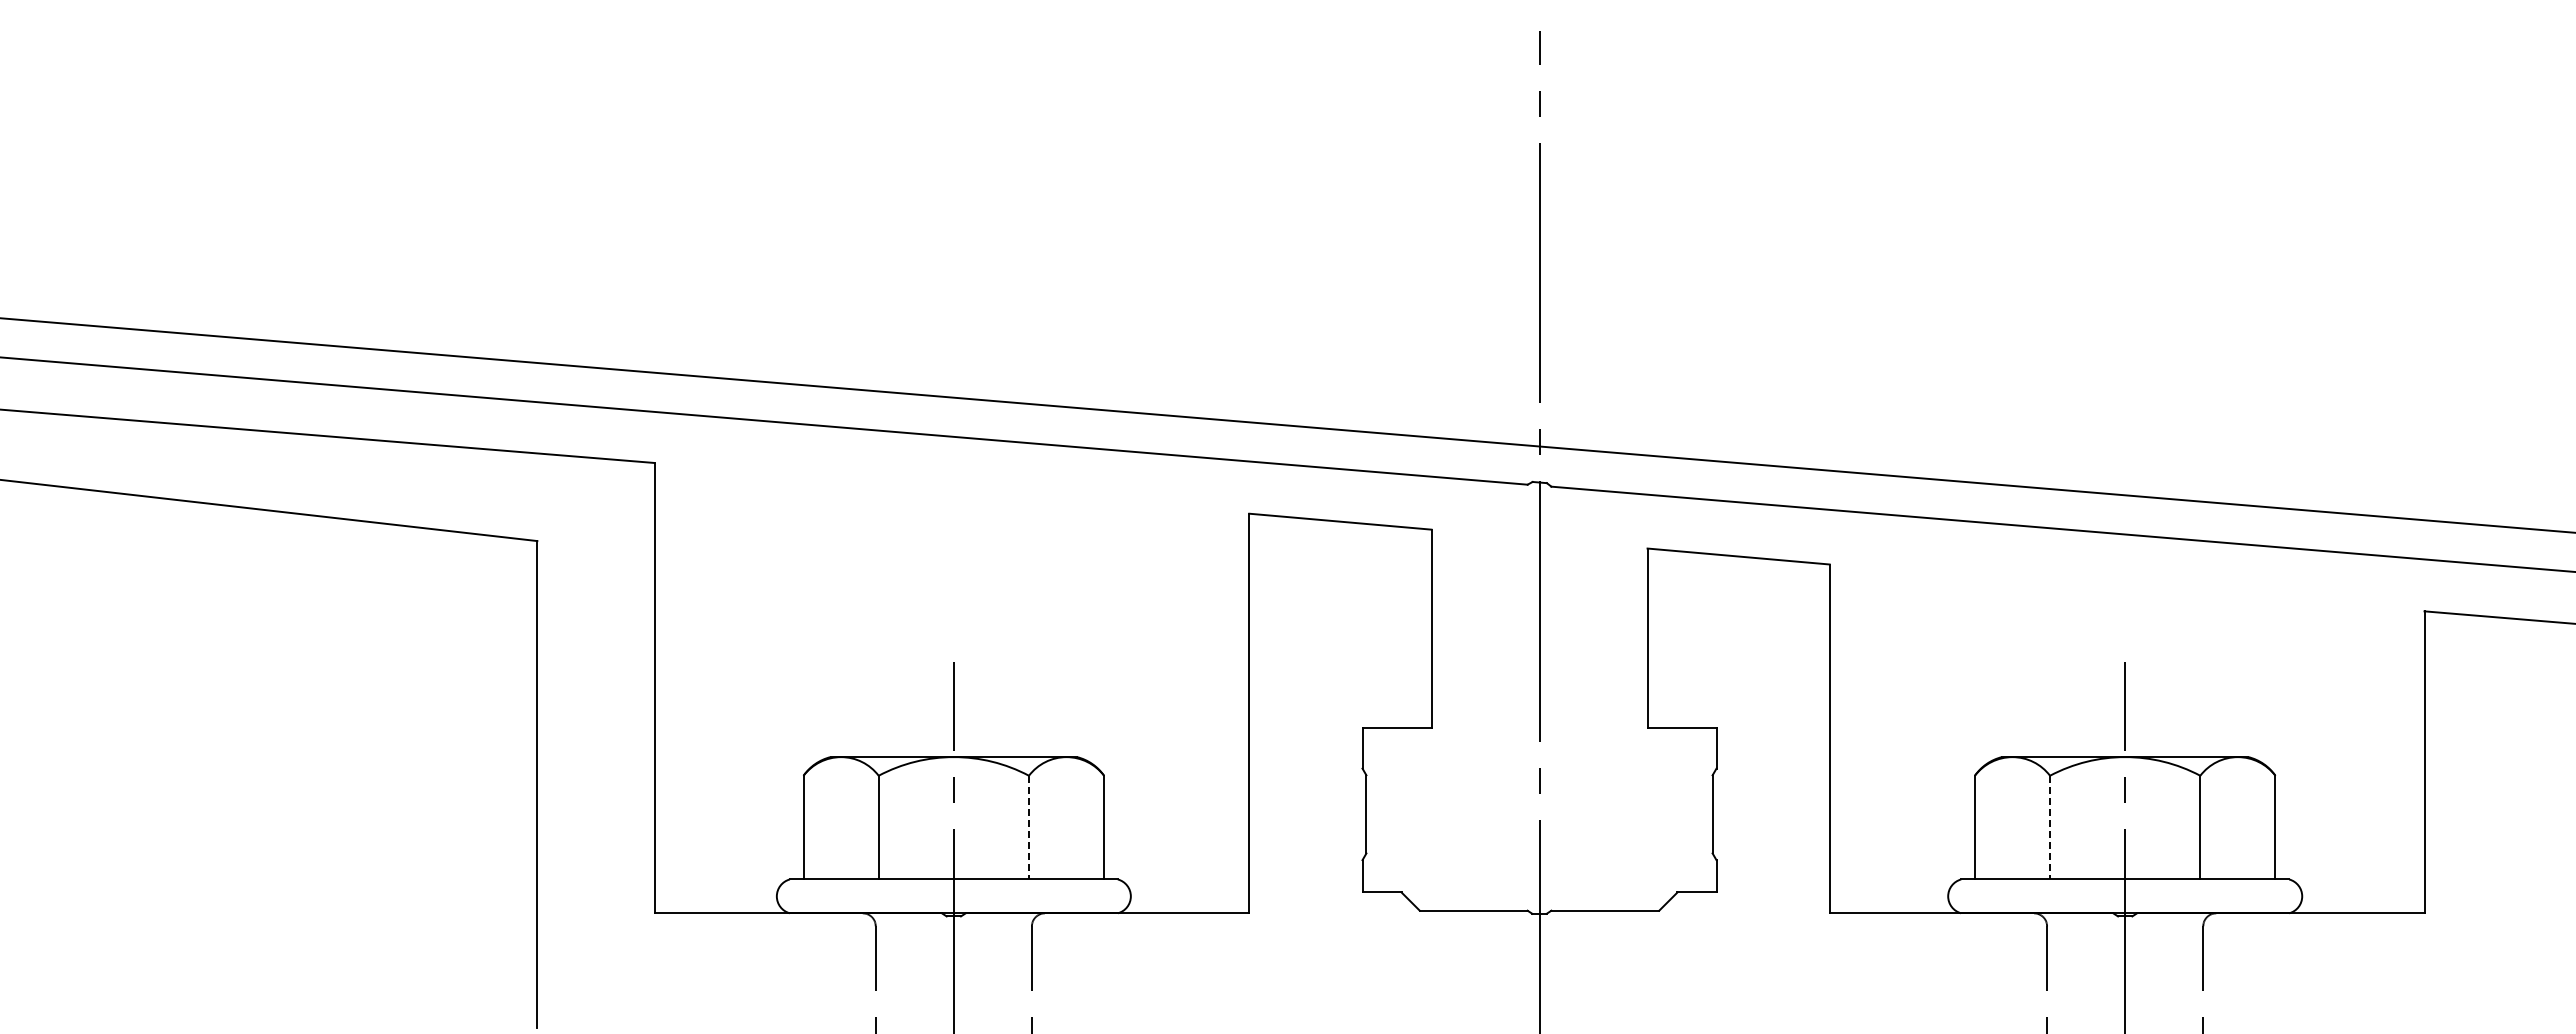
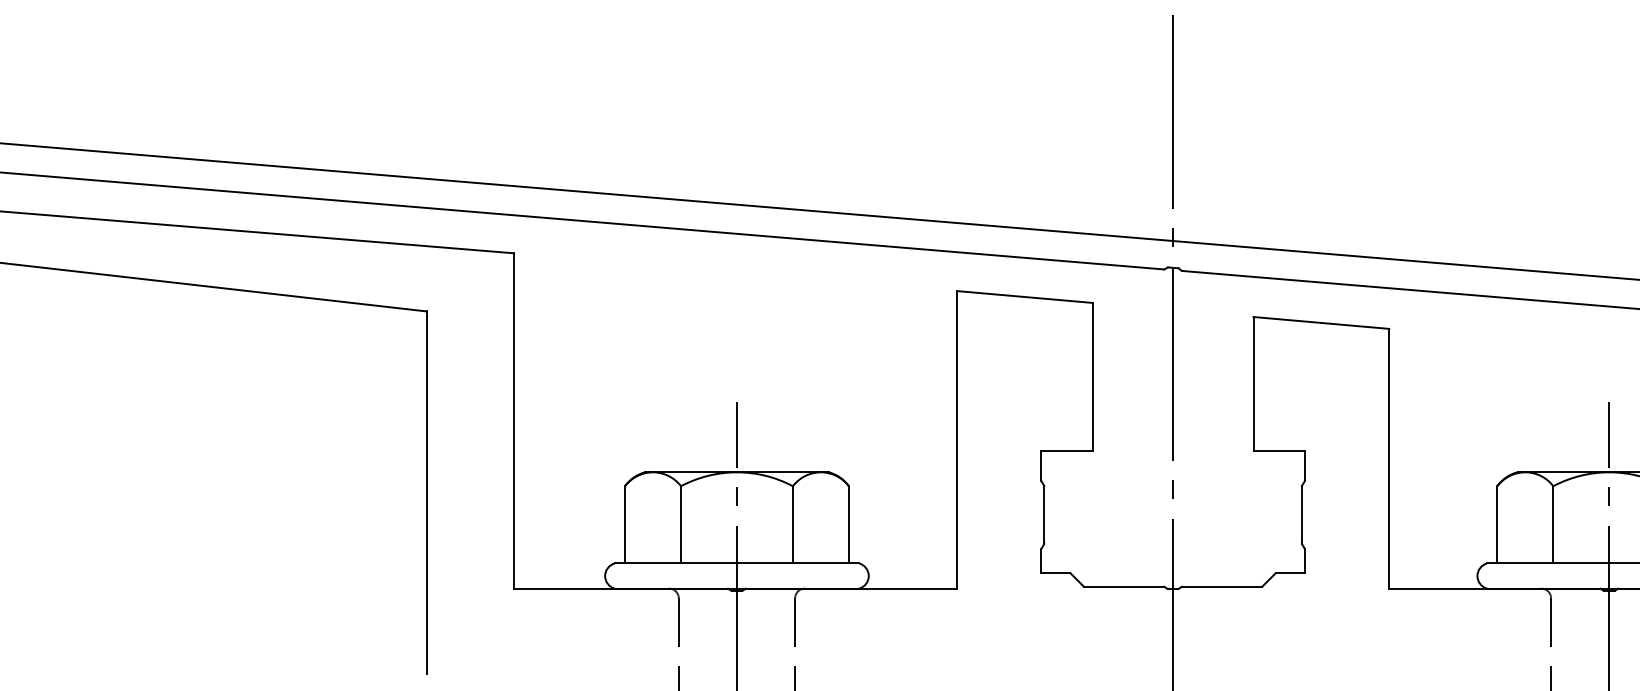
line: (1029, 827) -> (793, 524), dashed -> solid
line: (2050, 827) -> (1553, 524), dashed -> solid

